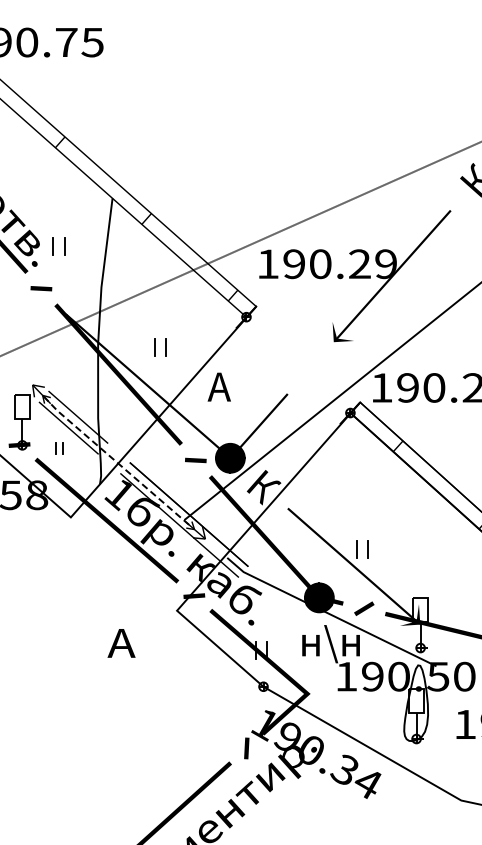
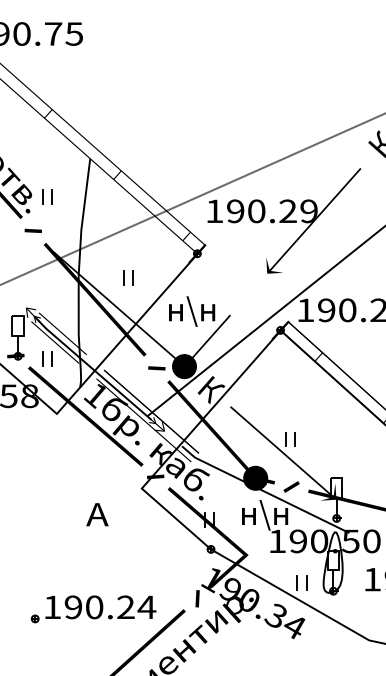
text: (237, 389) -> (190, 311), А -> н\н
part: (58, 448) -> (46, 358), size x1.67
line: (114, 460) -> (91, 368), dashed -> solid
part: (377, 728) -> (302, 582), added
part: (116, 761) -> (93, 609), added

